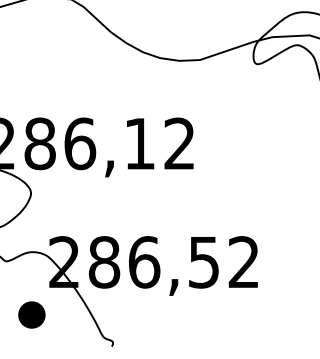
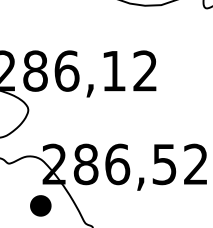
part: (31, 314) -> (40, 205), moved

